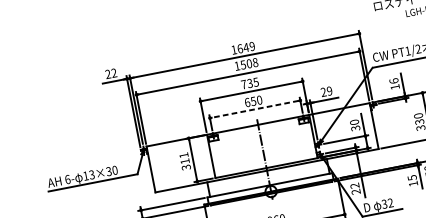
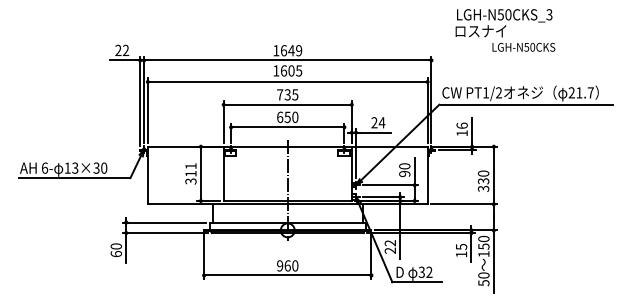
text: (249, 63) -> (291, 70), 1508 -> 1605
text: (329, 90) -> (381, 122), 29 -> 24
line: (254, 109) -> (287, 127), dashed -> solid
text: (355, 128) -> (404, 174), 30 -> 90

